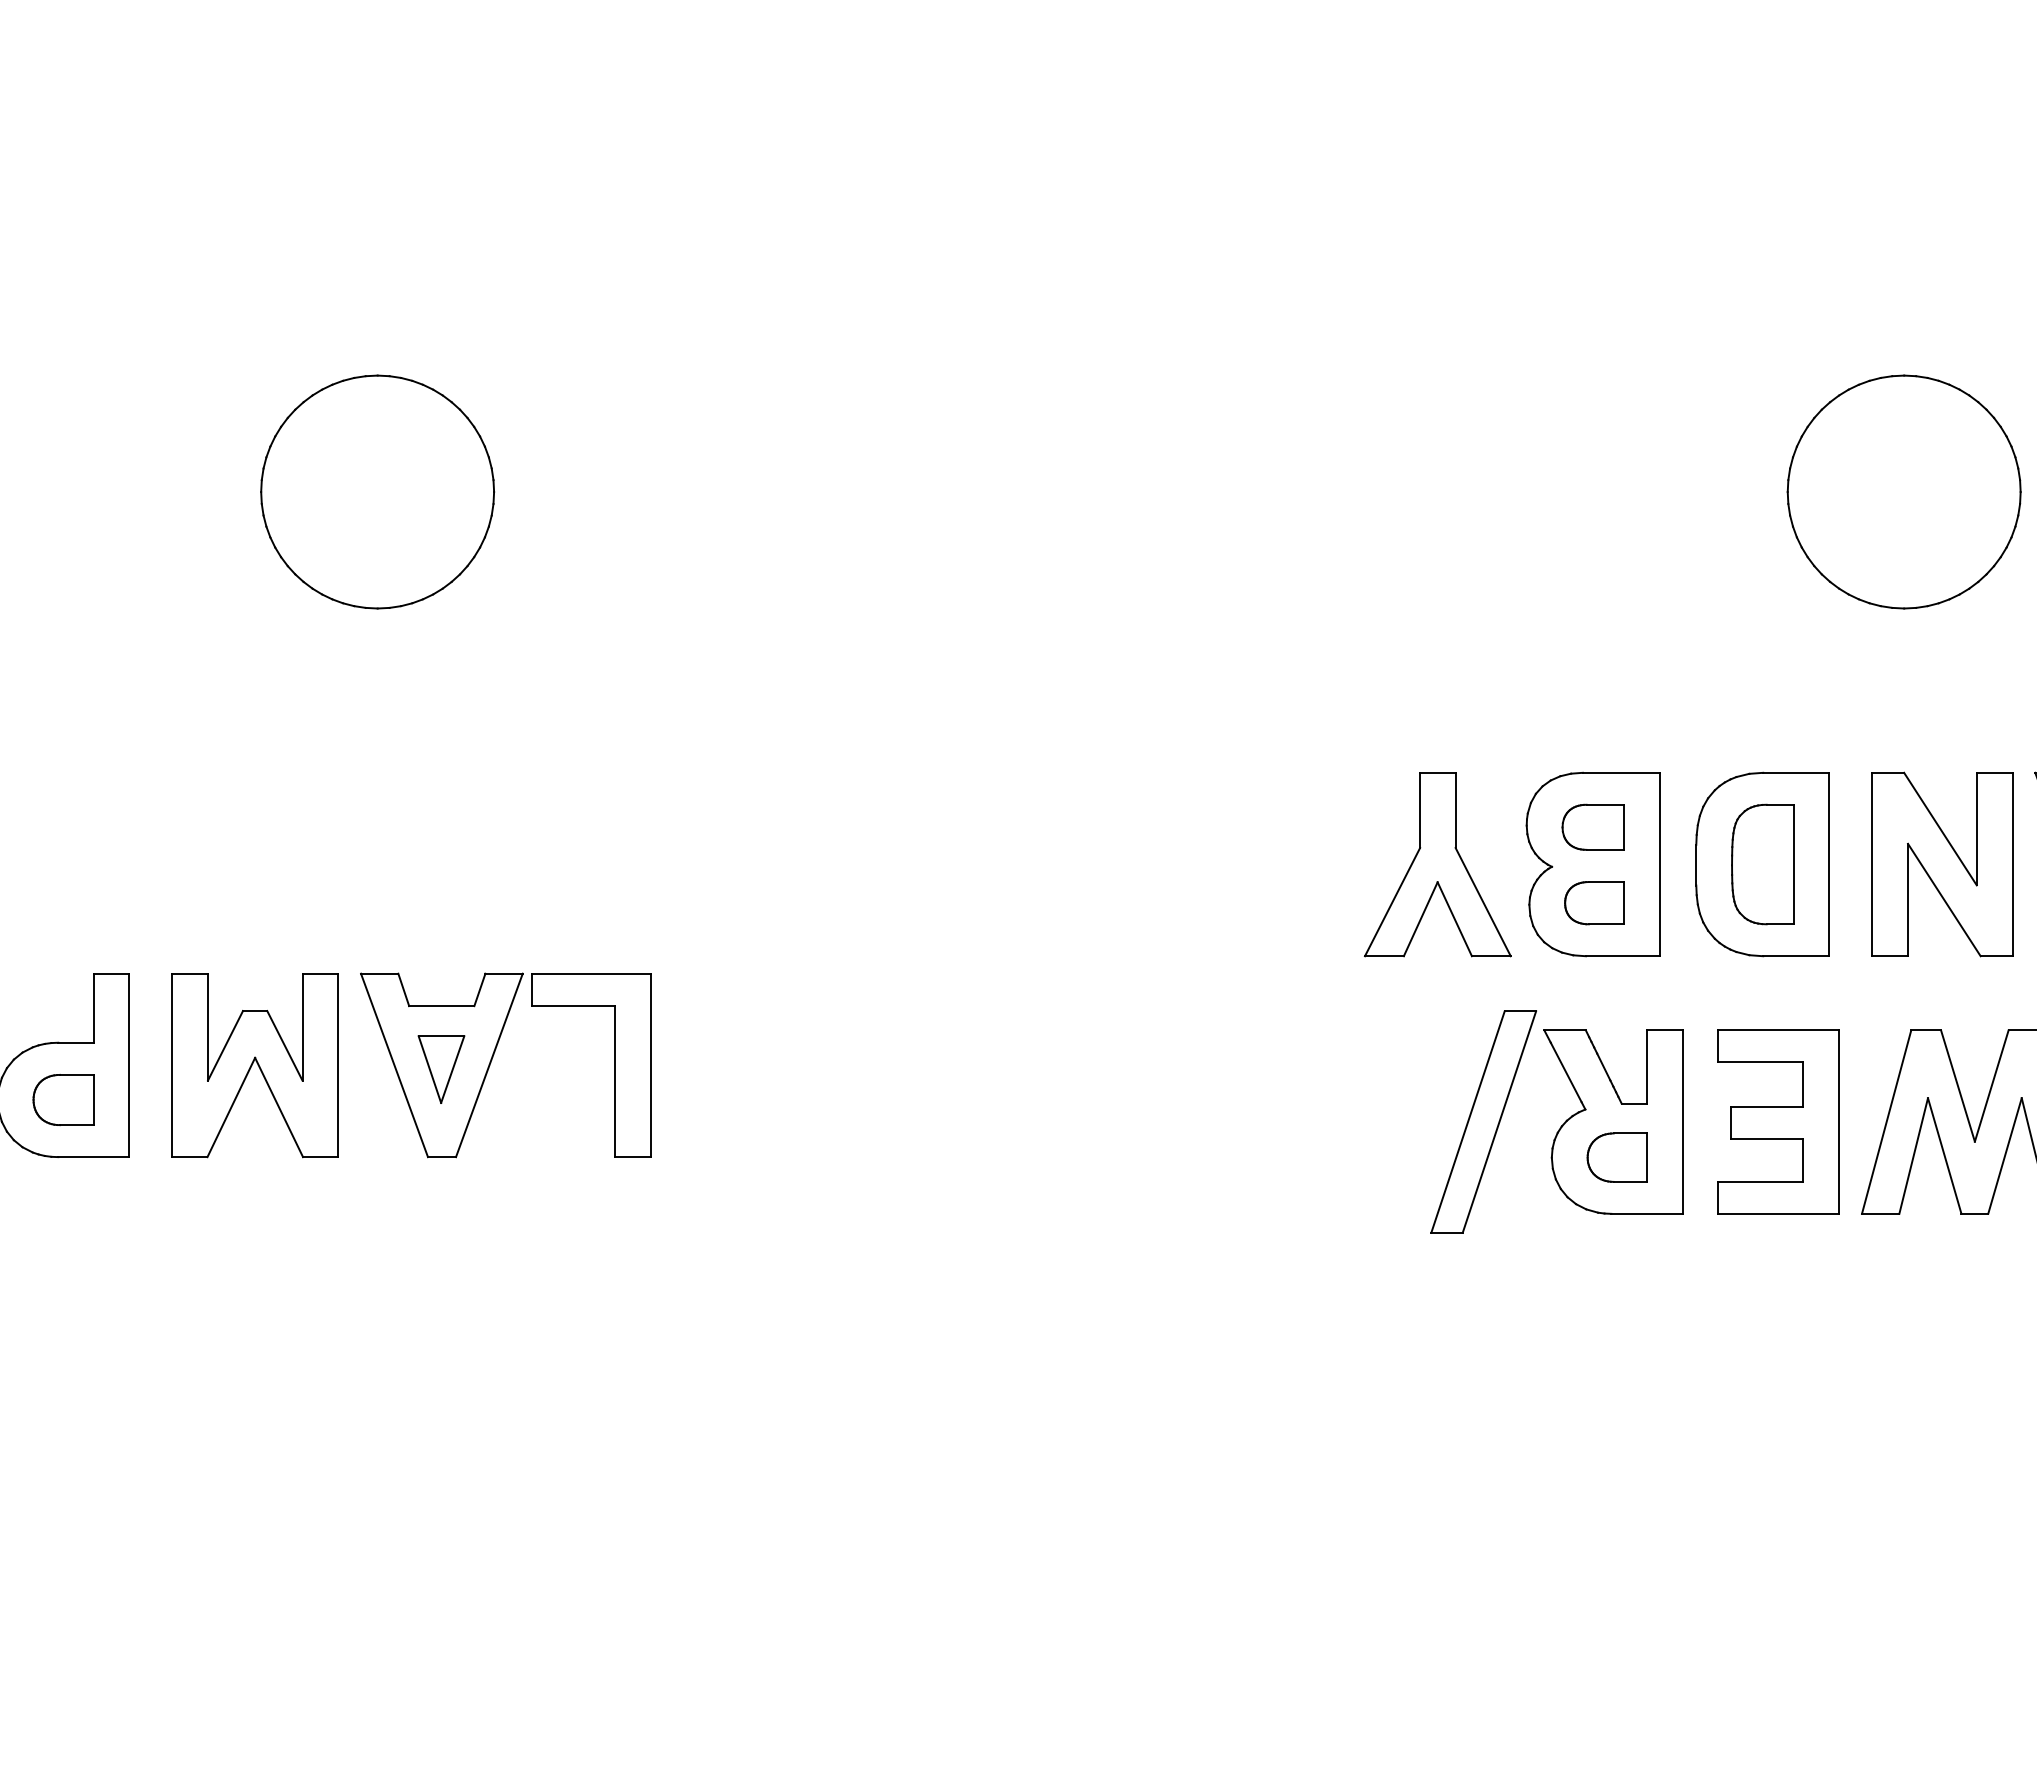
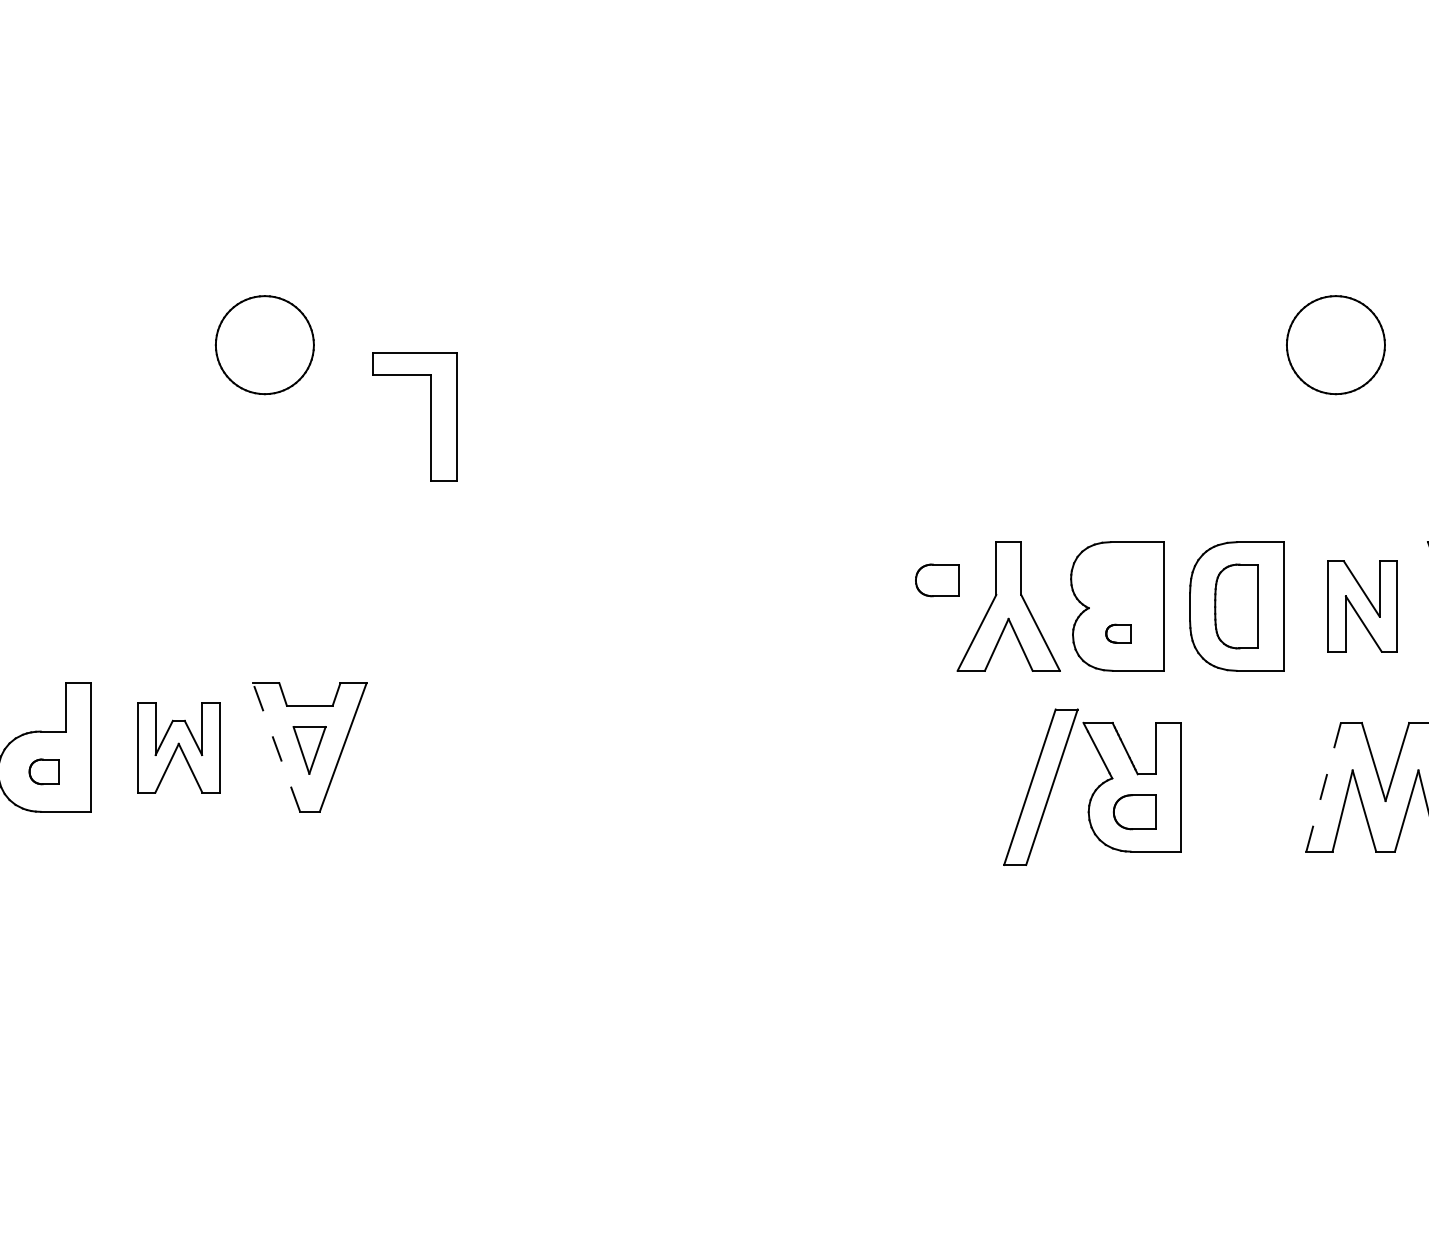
part: (377, 491) -> (264, 344), size x0.6
part: (1903, 491) -> (1335, 344), size x0.6
part: (1592, 826) -> (936, 579), moved
part: (1942, 864) -> (1362, 606), size x0.7
part: (1594, 903) -> (1118, 633), size x0.6
part: (254, 1065) -> (178, 747), size x0.7
line: (394, 1065) -> (276, 747), solid -> dashed
part: (614, 1065) -> (431, 417), moved
part: (63, 1100) -> (44, 772), size x0.7
part: (1778, 1121) -> (1247, 786), removed
line: (1886, 1122) -> (1323, 787), solid -> dashed

